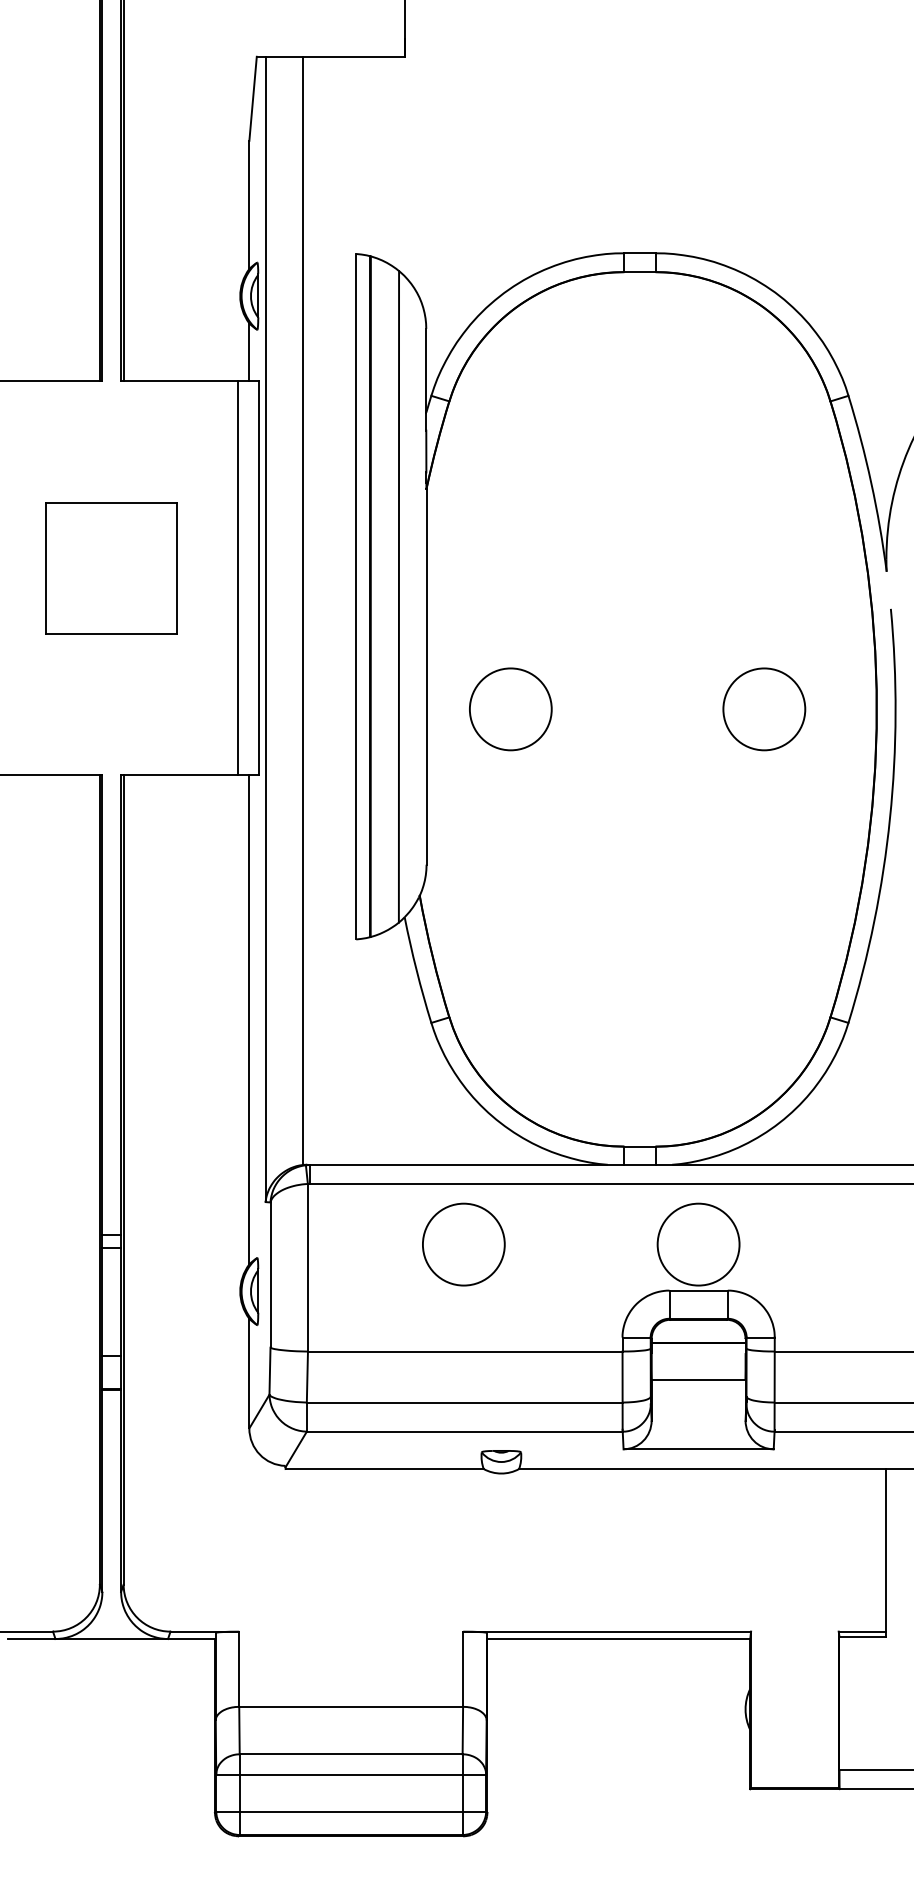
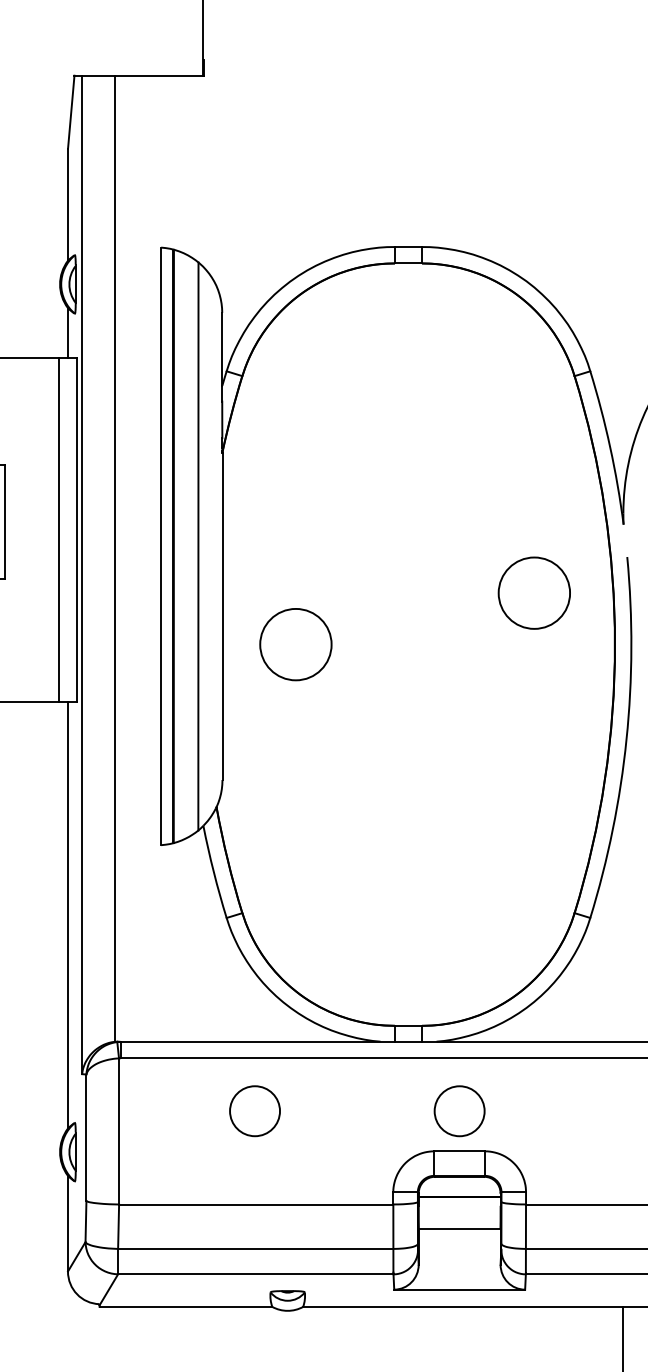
circle: (764, 709) -> (534, 593), moved
circle: (463, 1244) -> (254, 1111), size x0.7
circle: (698, 1244) -> (459, 1111), size x0.7

